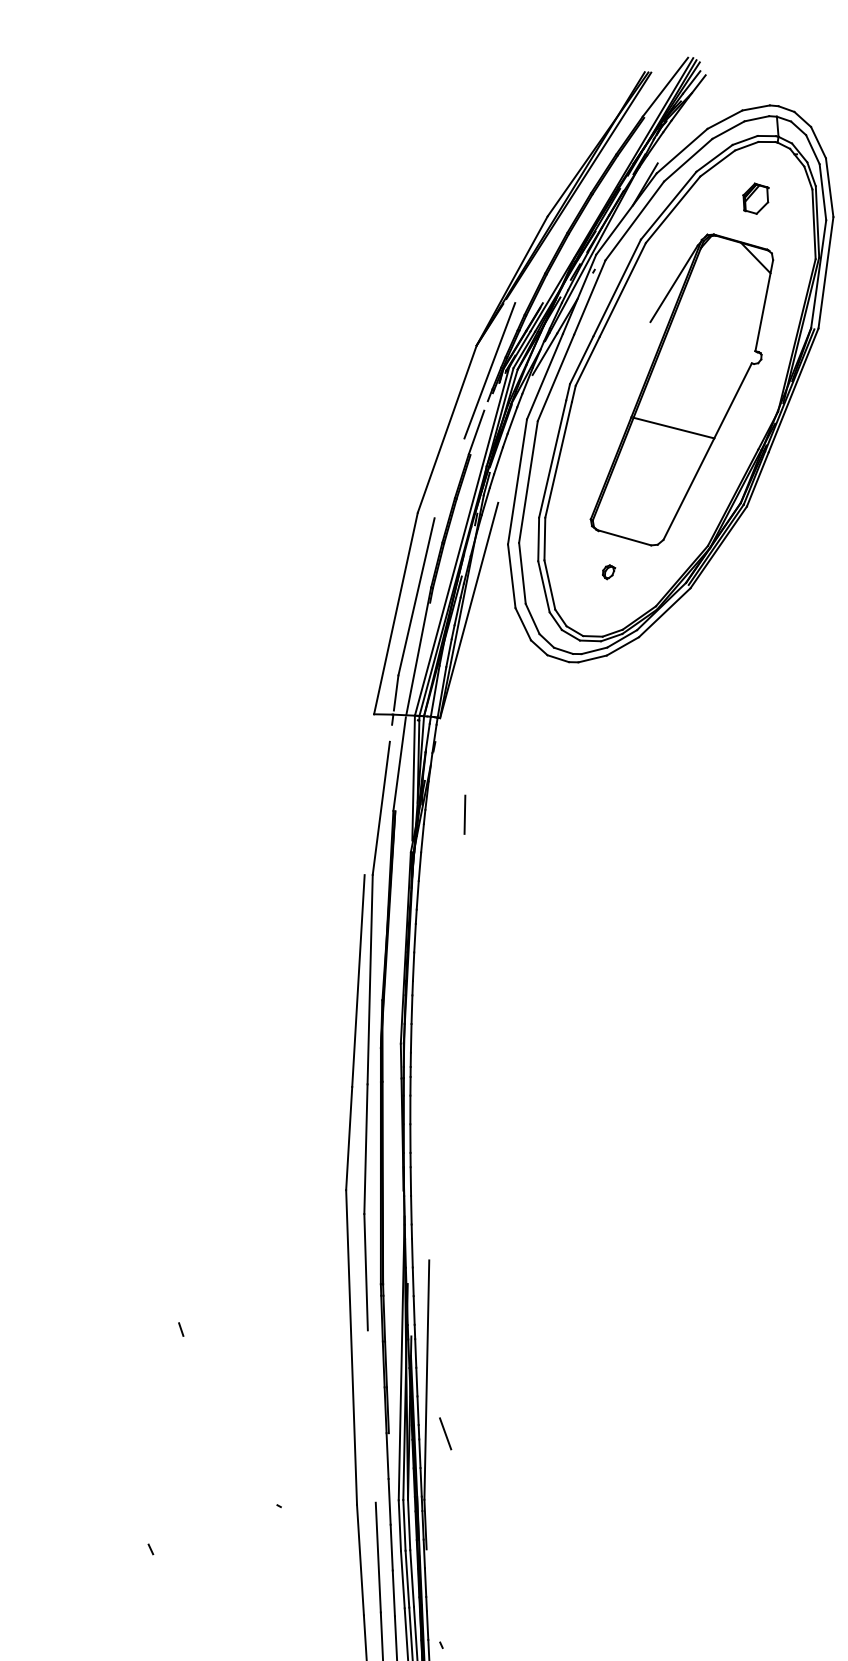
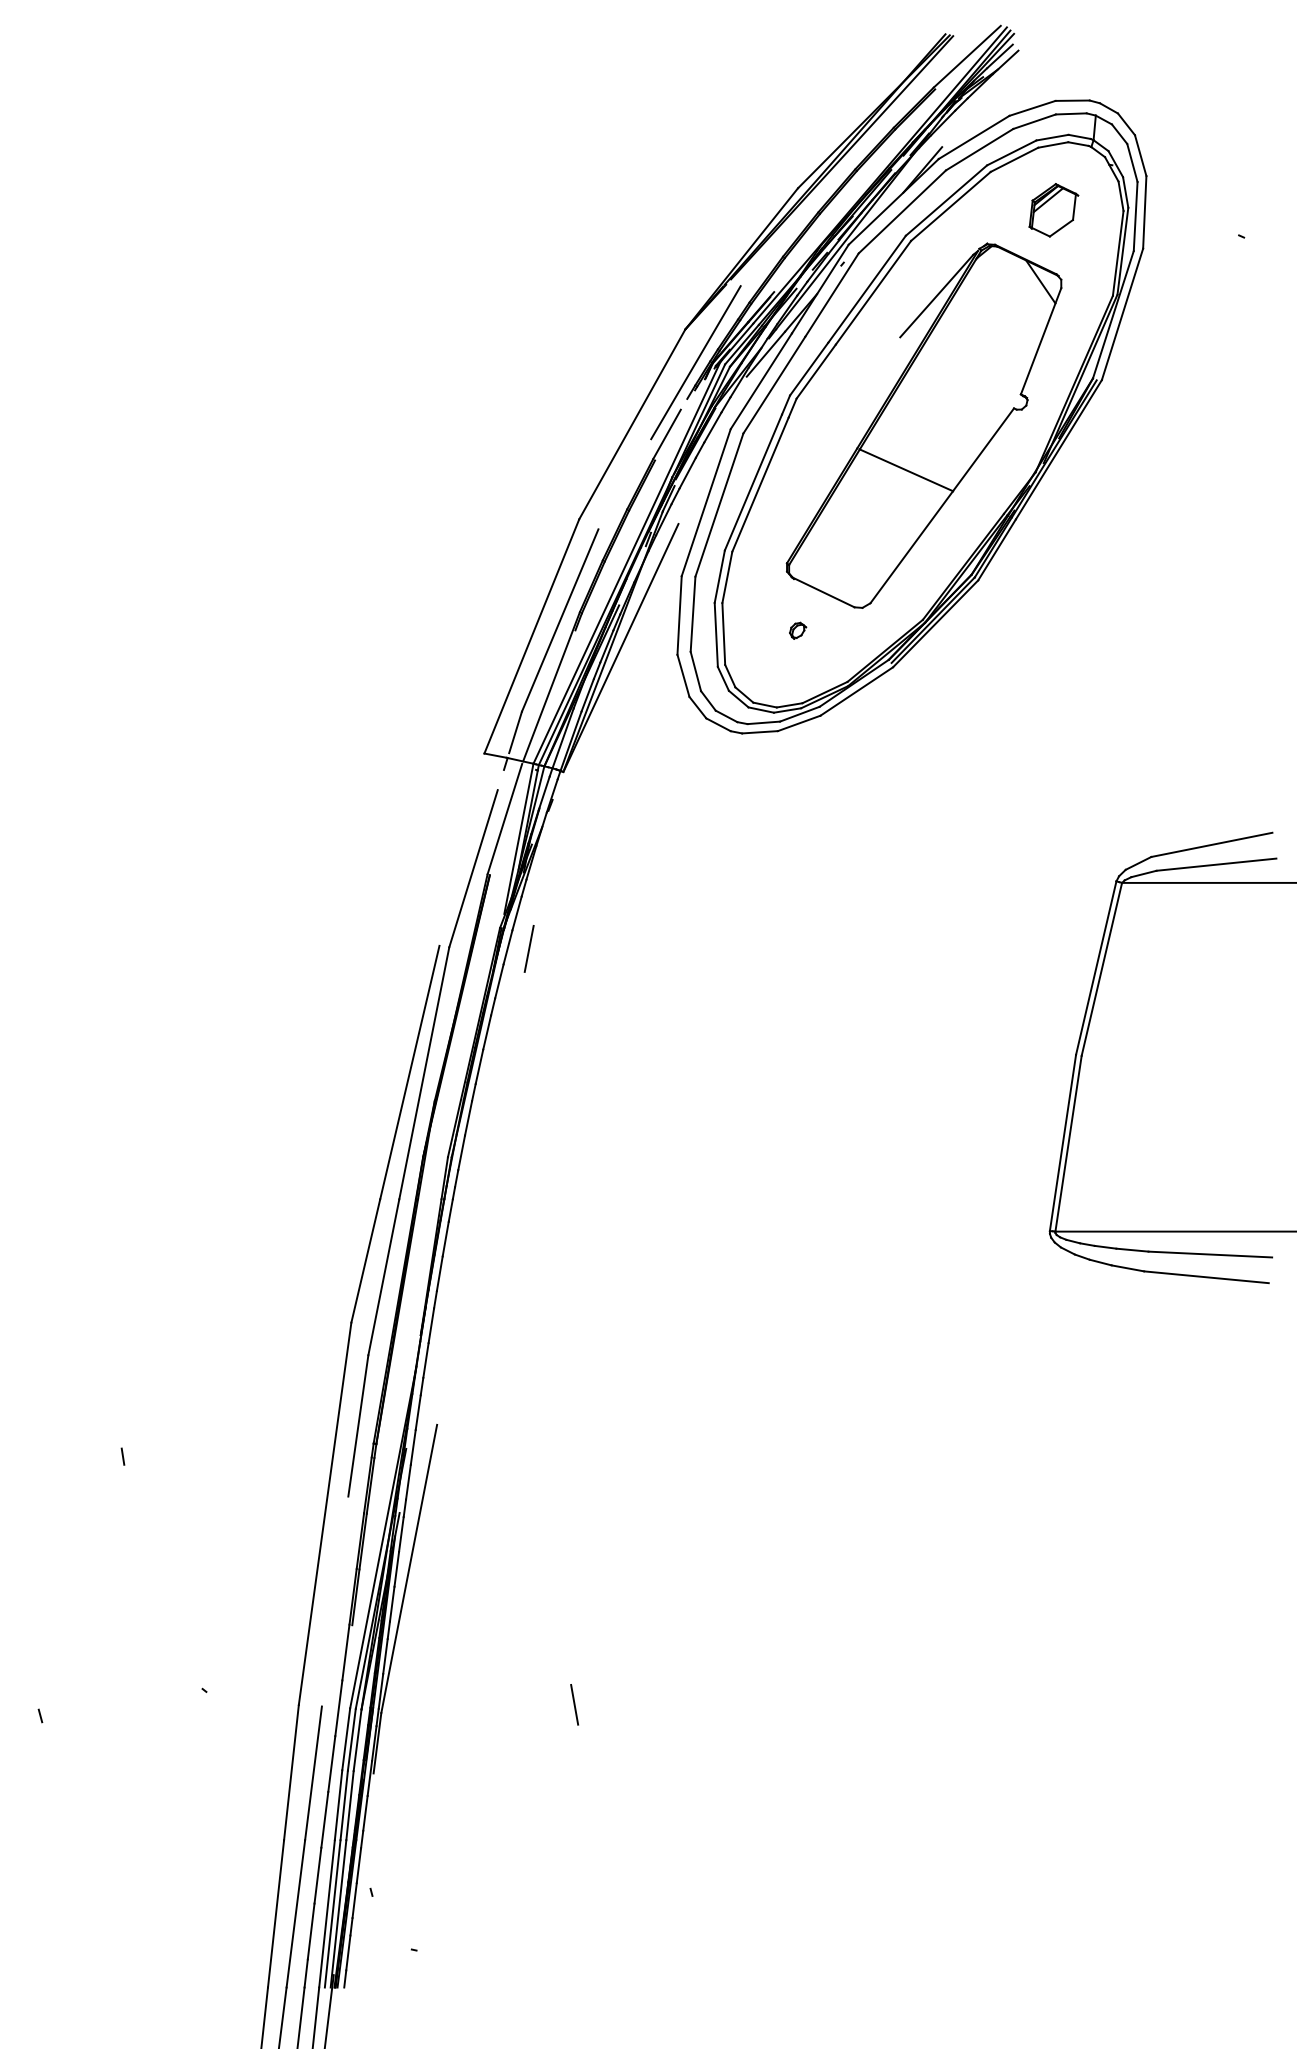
part: (756, 198) -> (1053, 210), size x1.43
line: (464, 814) -> (528, 948), moved
line: (445, 1433) -> (574, 1704), moved

